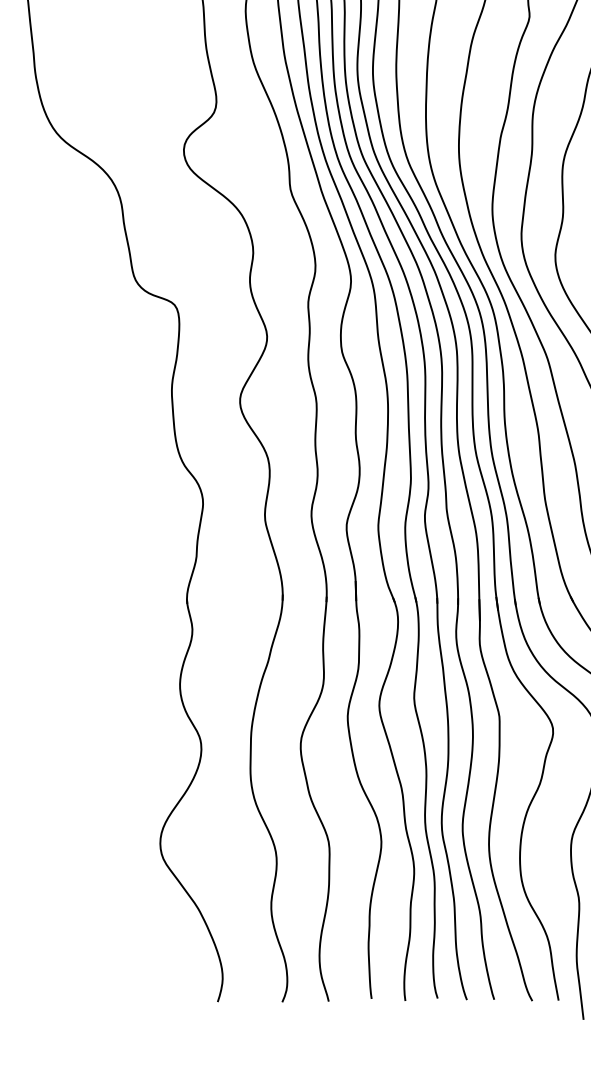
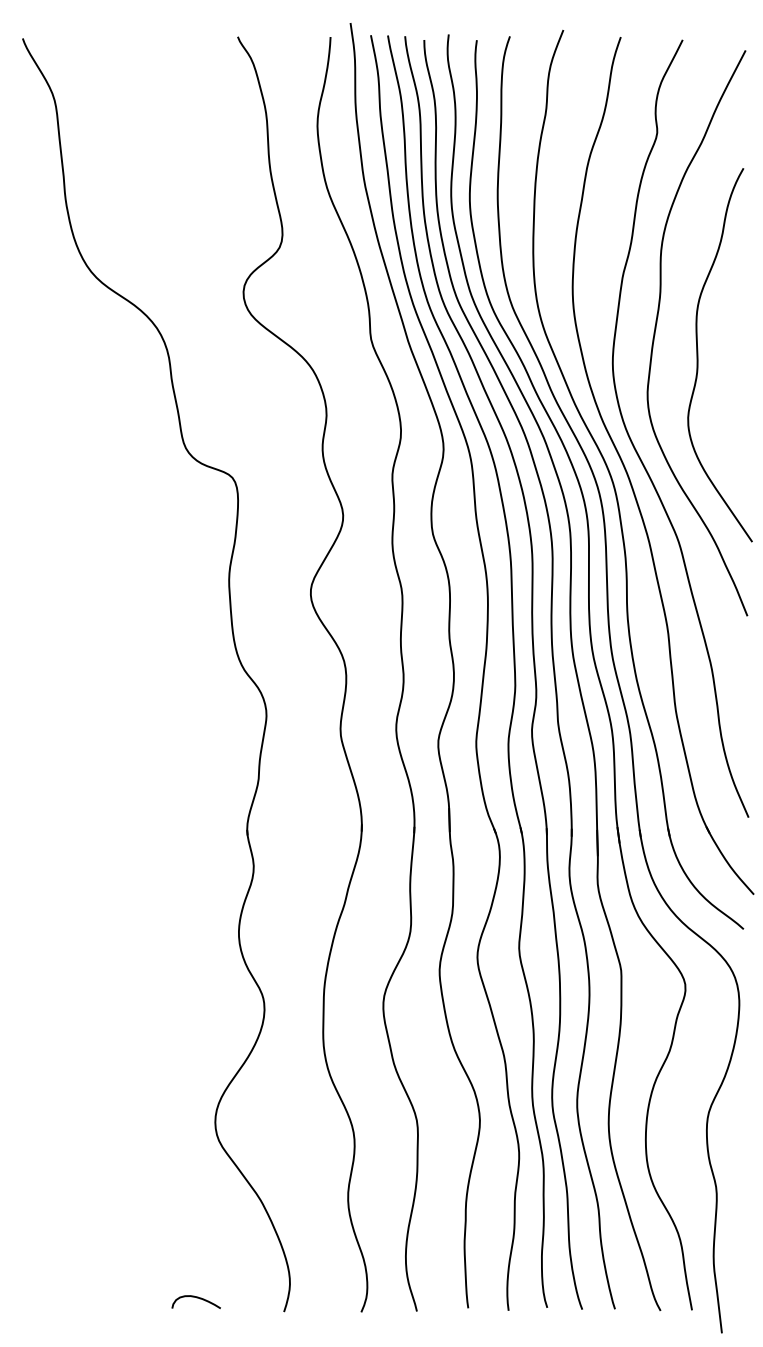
curve: (144, 990) -> (196, 1298), added

